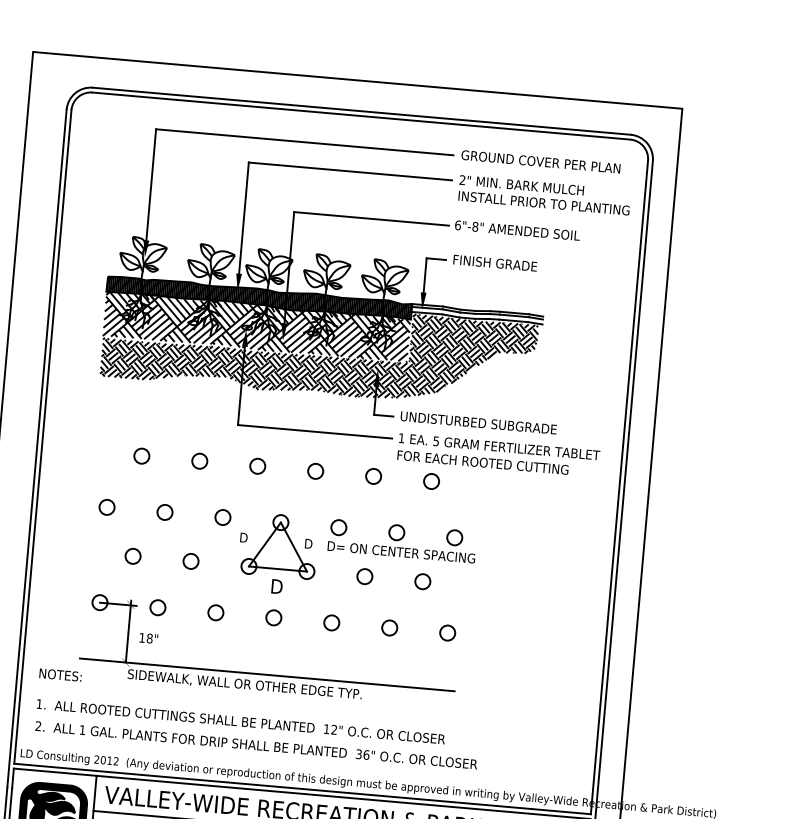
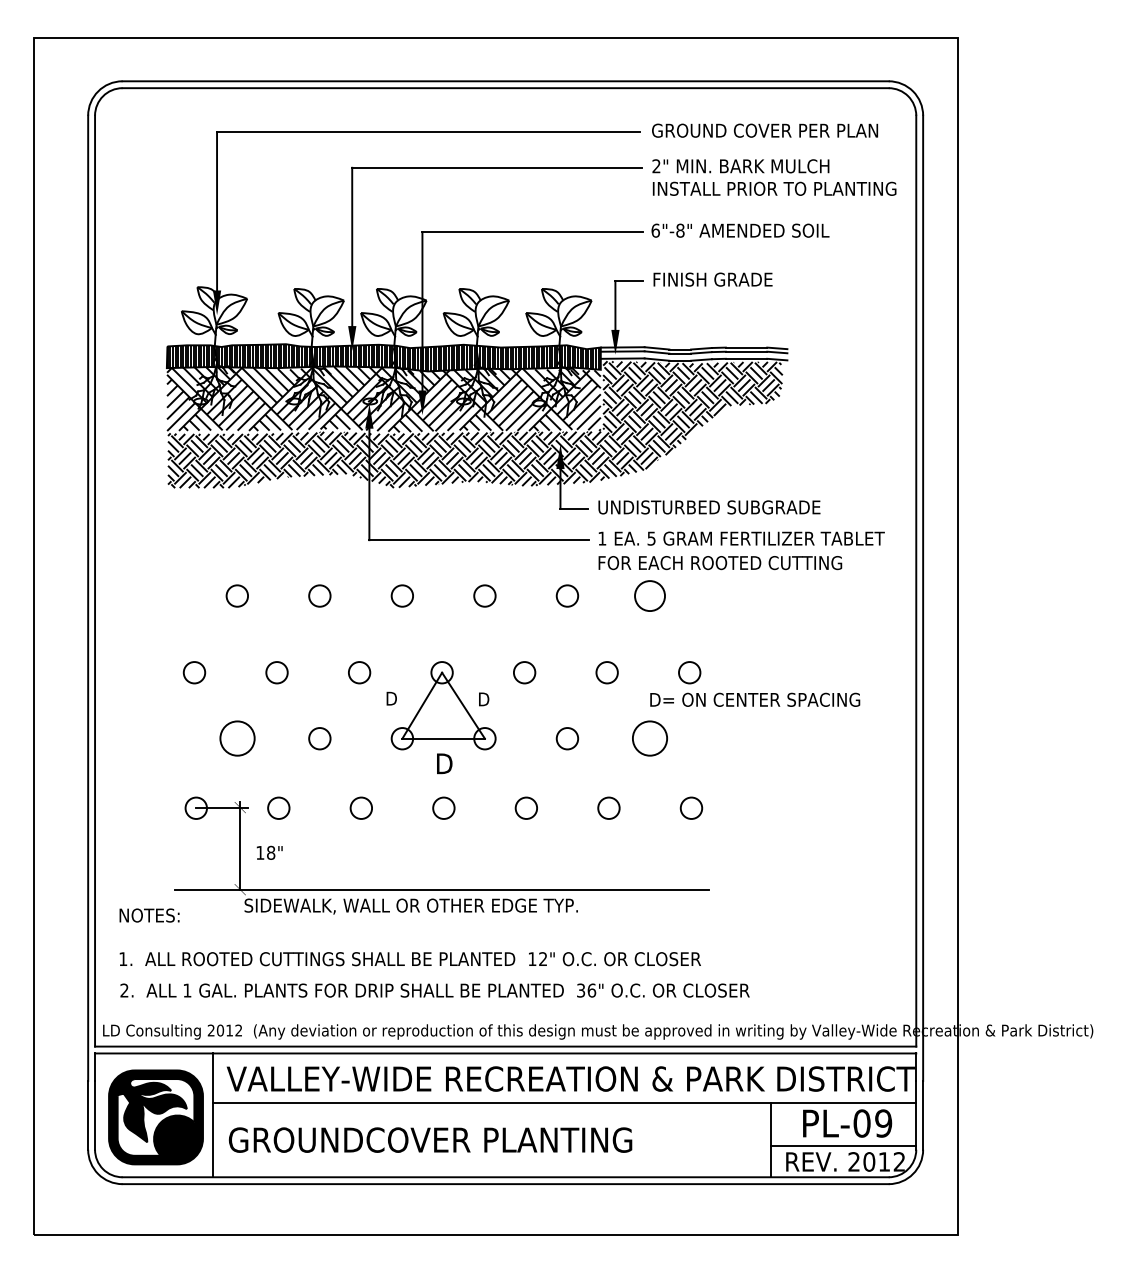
circle: (431, 481) -> (649, 595), size x1.4
text: (401, 552) -> (755, 699), moved
circle: (132, 556) -> (236, 738), size x1.6
circle: (422, 581) -> (649, 738), size x1.6

